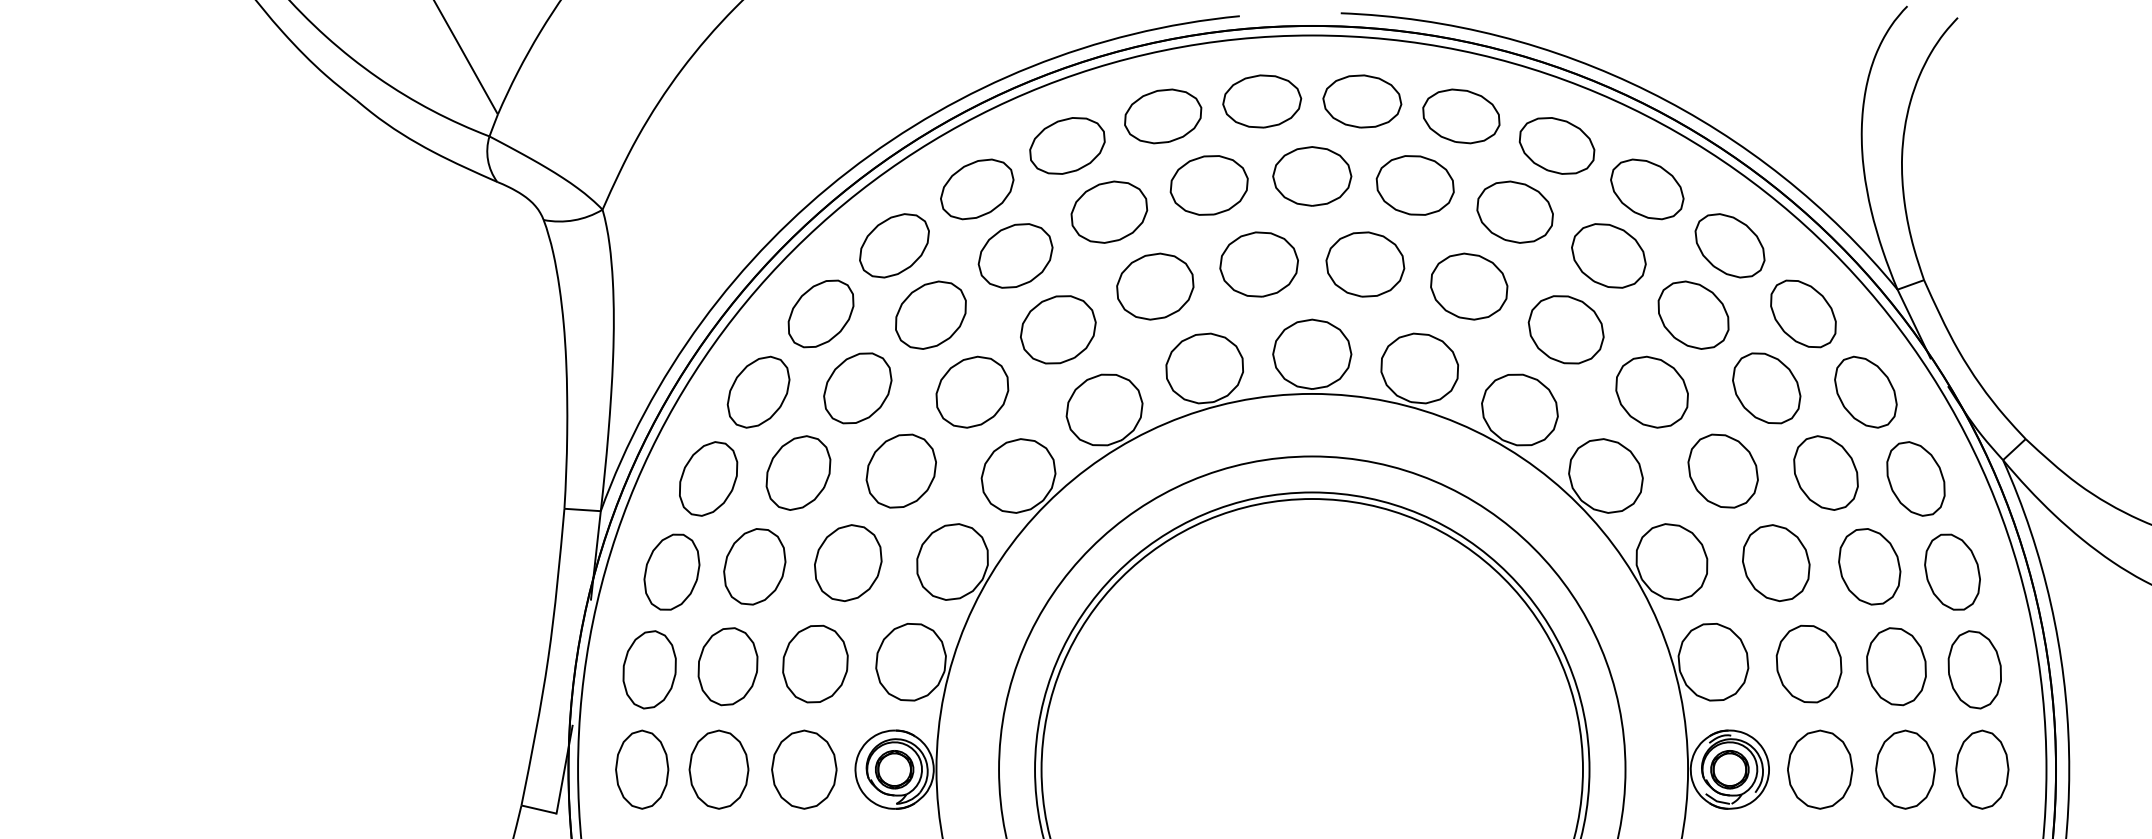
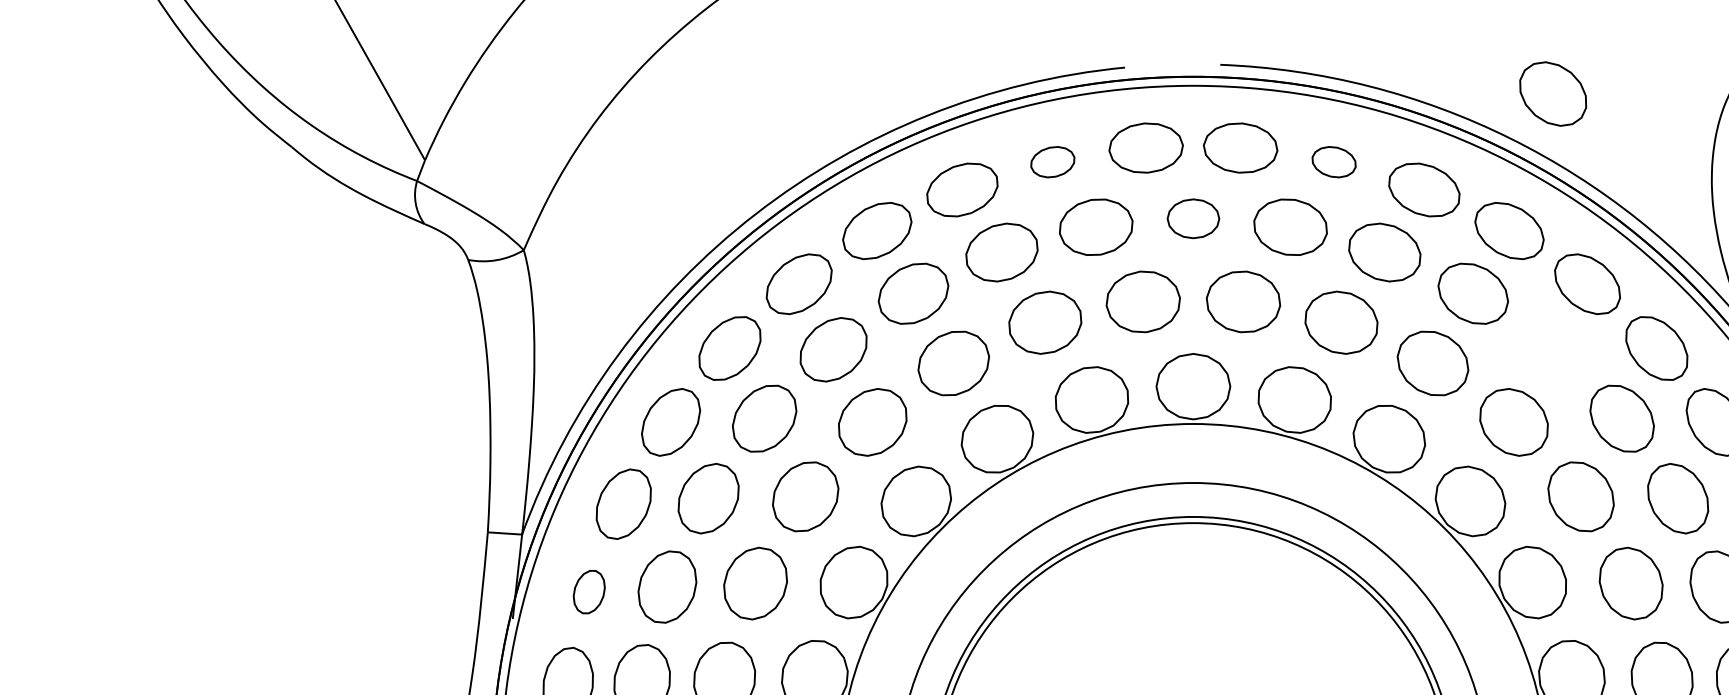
part: (1163, 116) -> (1053, 162), size x0.6
part: (1461, 116) -> (1334, 162), size x0.6
part: (1312, 176) -> (1193, 218), size x0.7
part: (1693, 314) -> (1553, 93), moved
part: (671, 571) -> (588, 591), size x0.6

